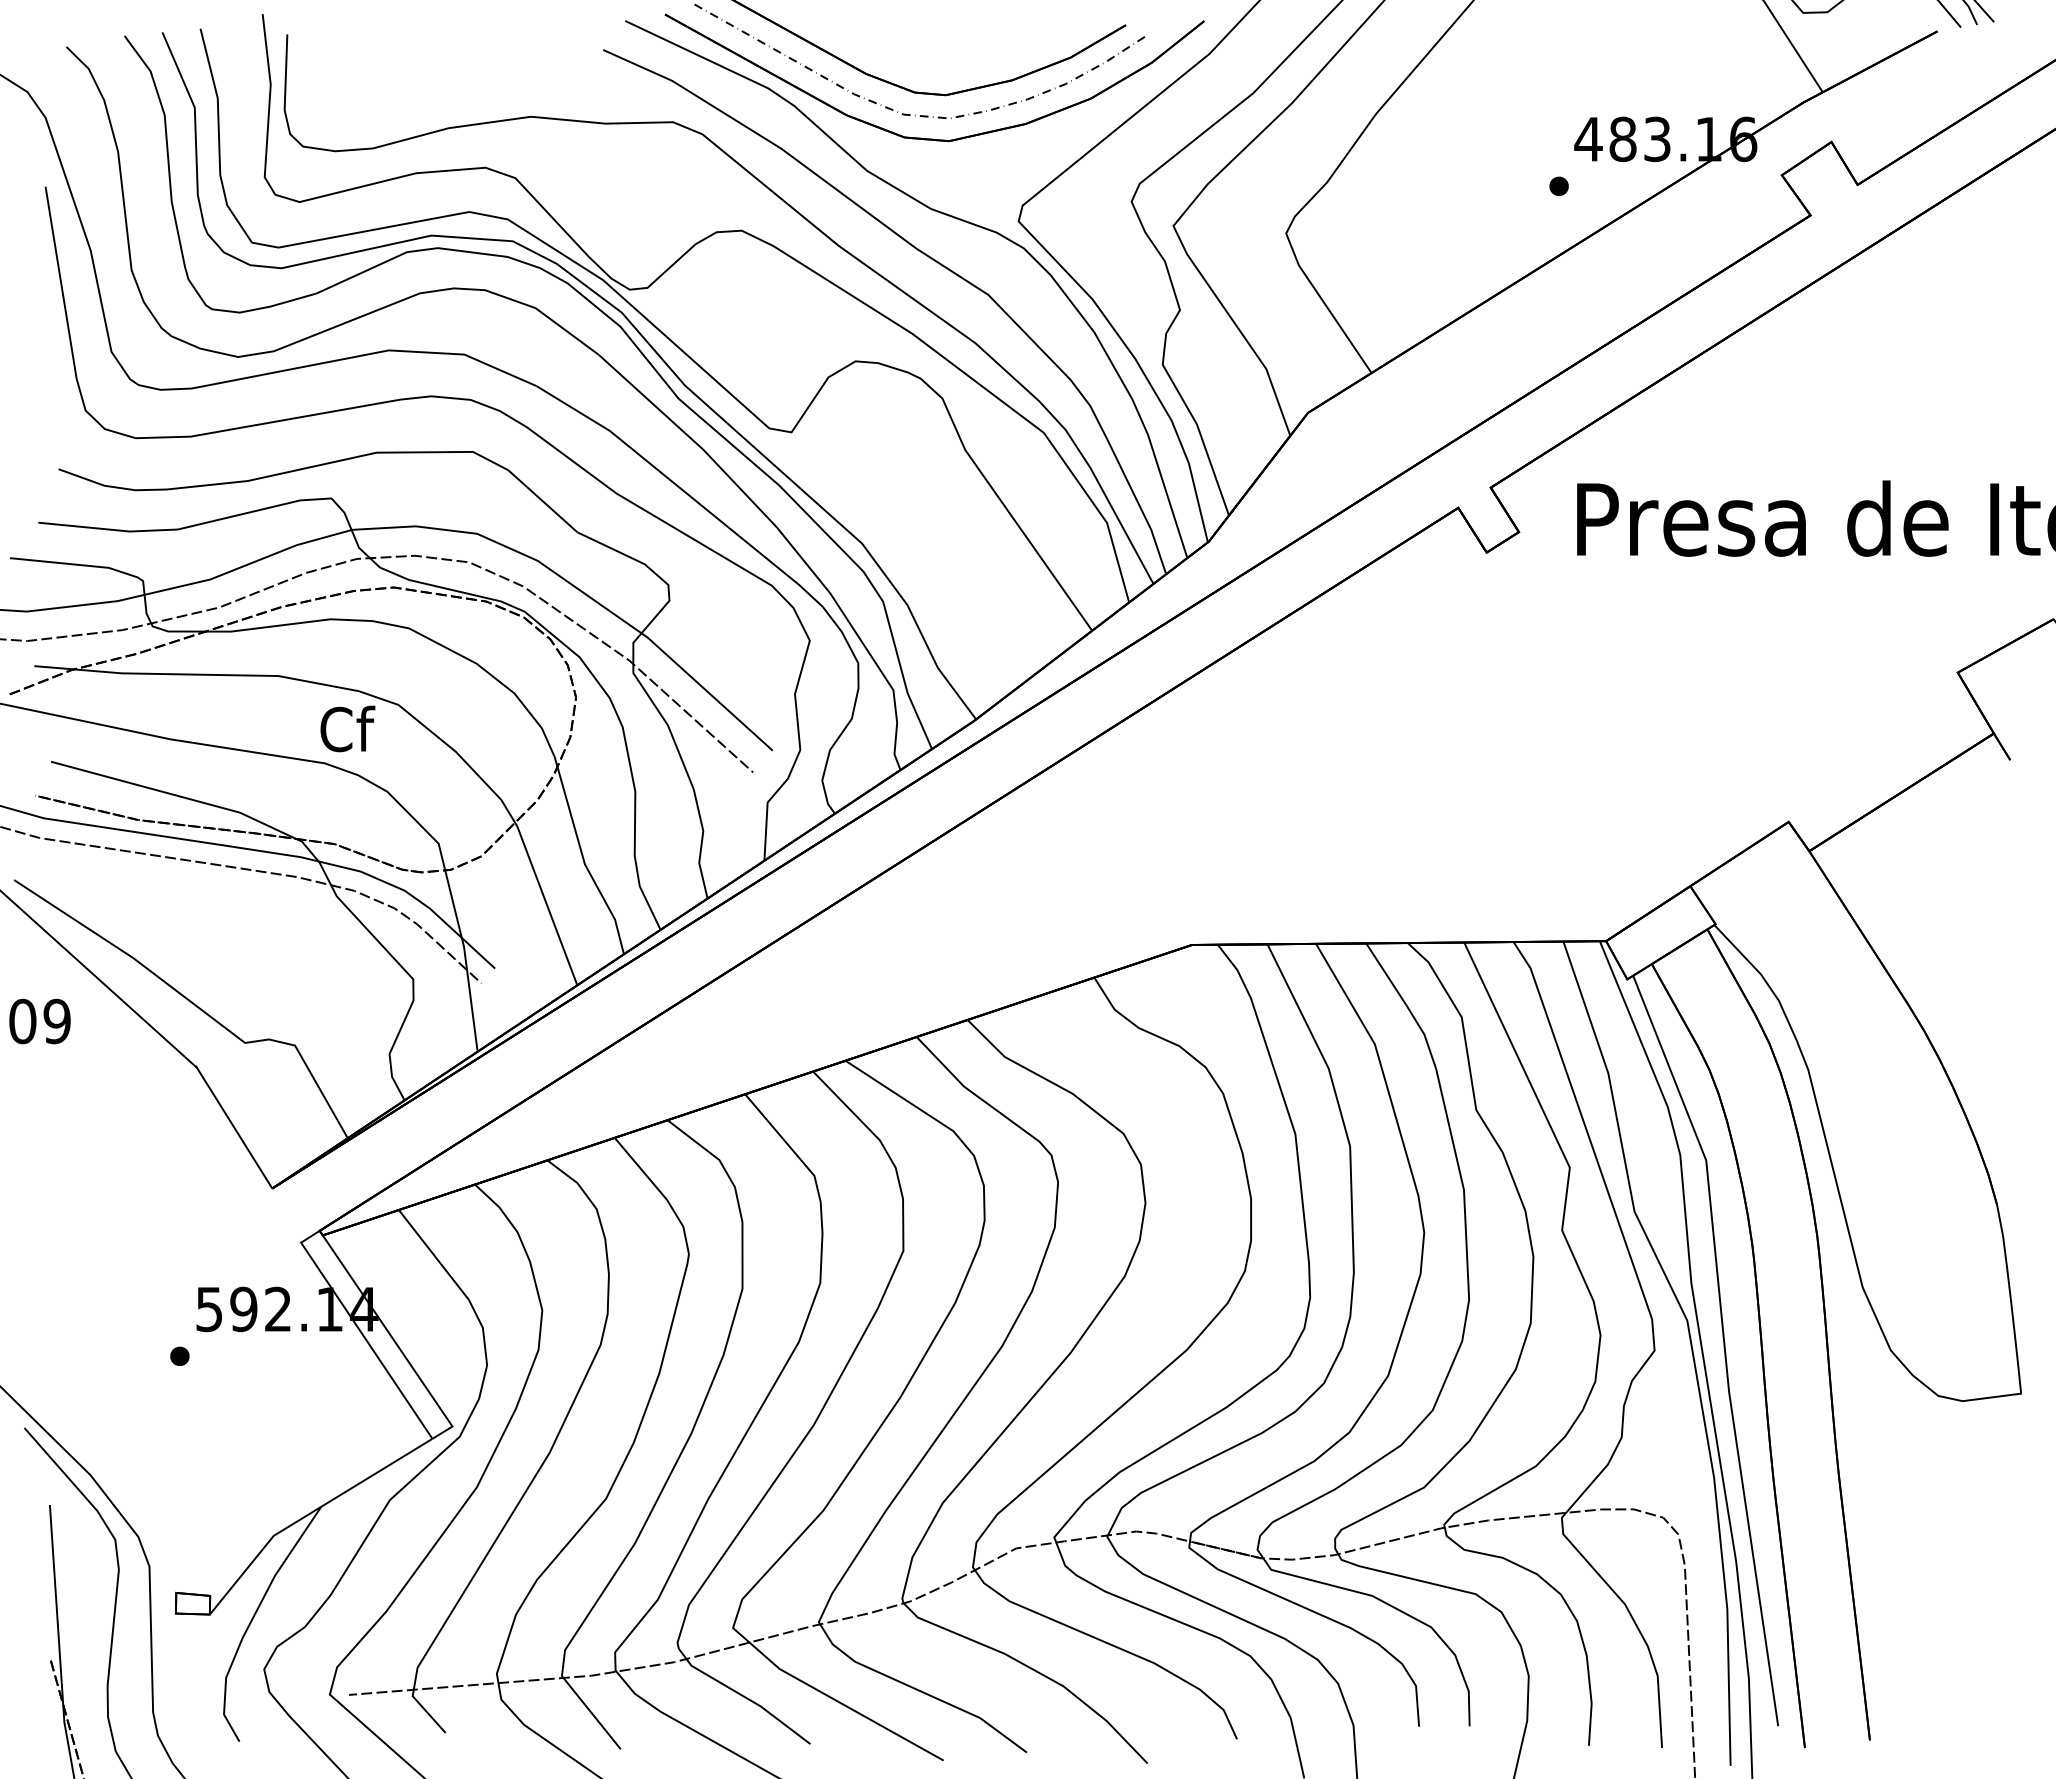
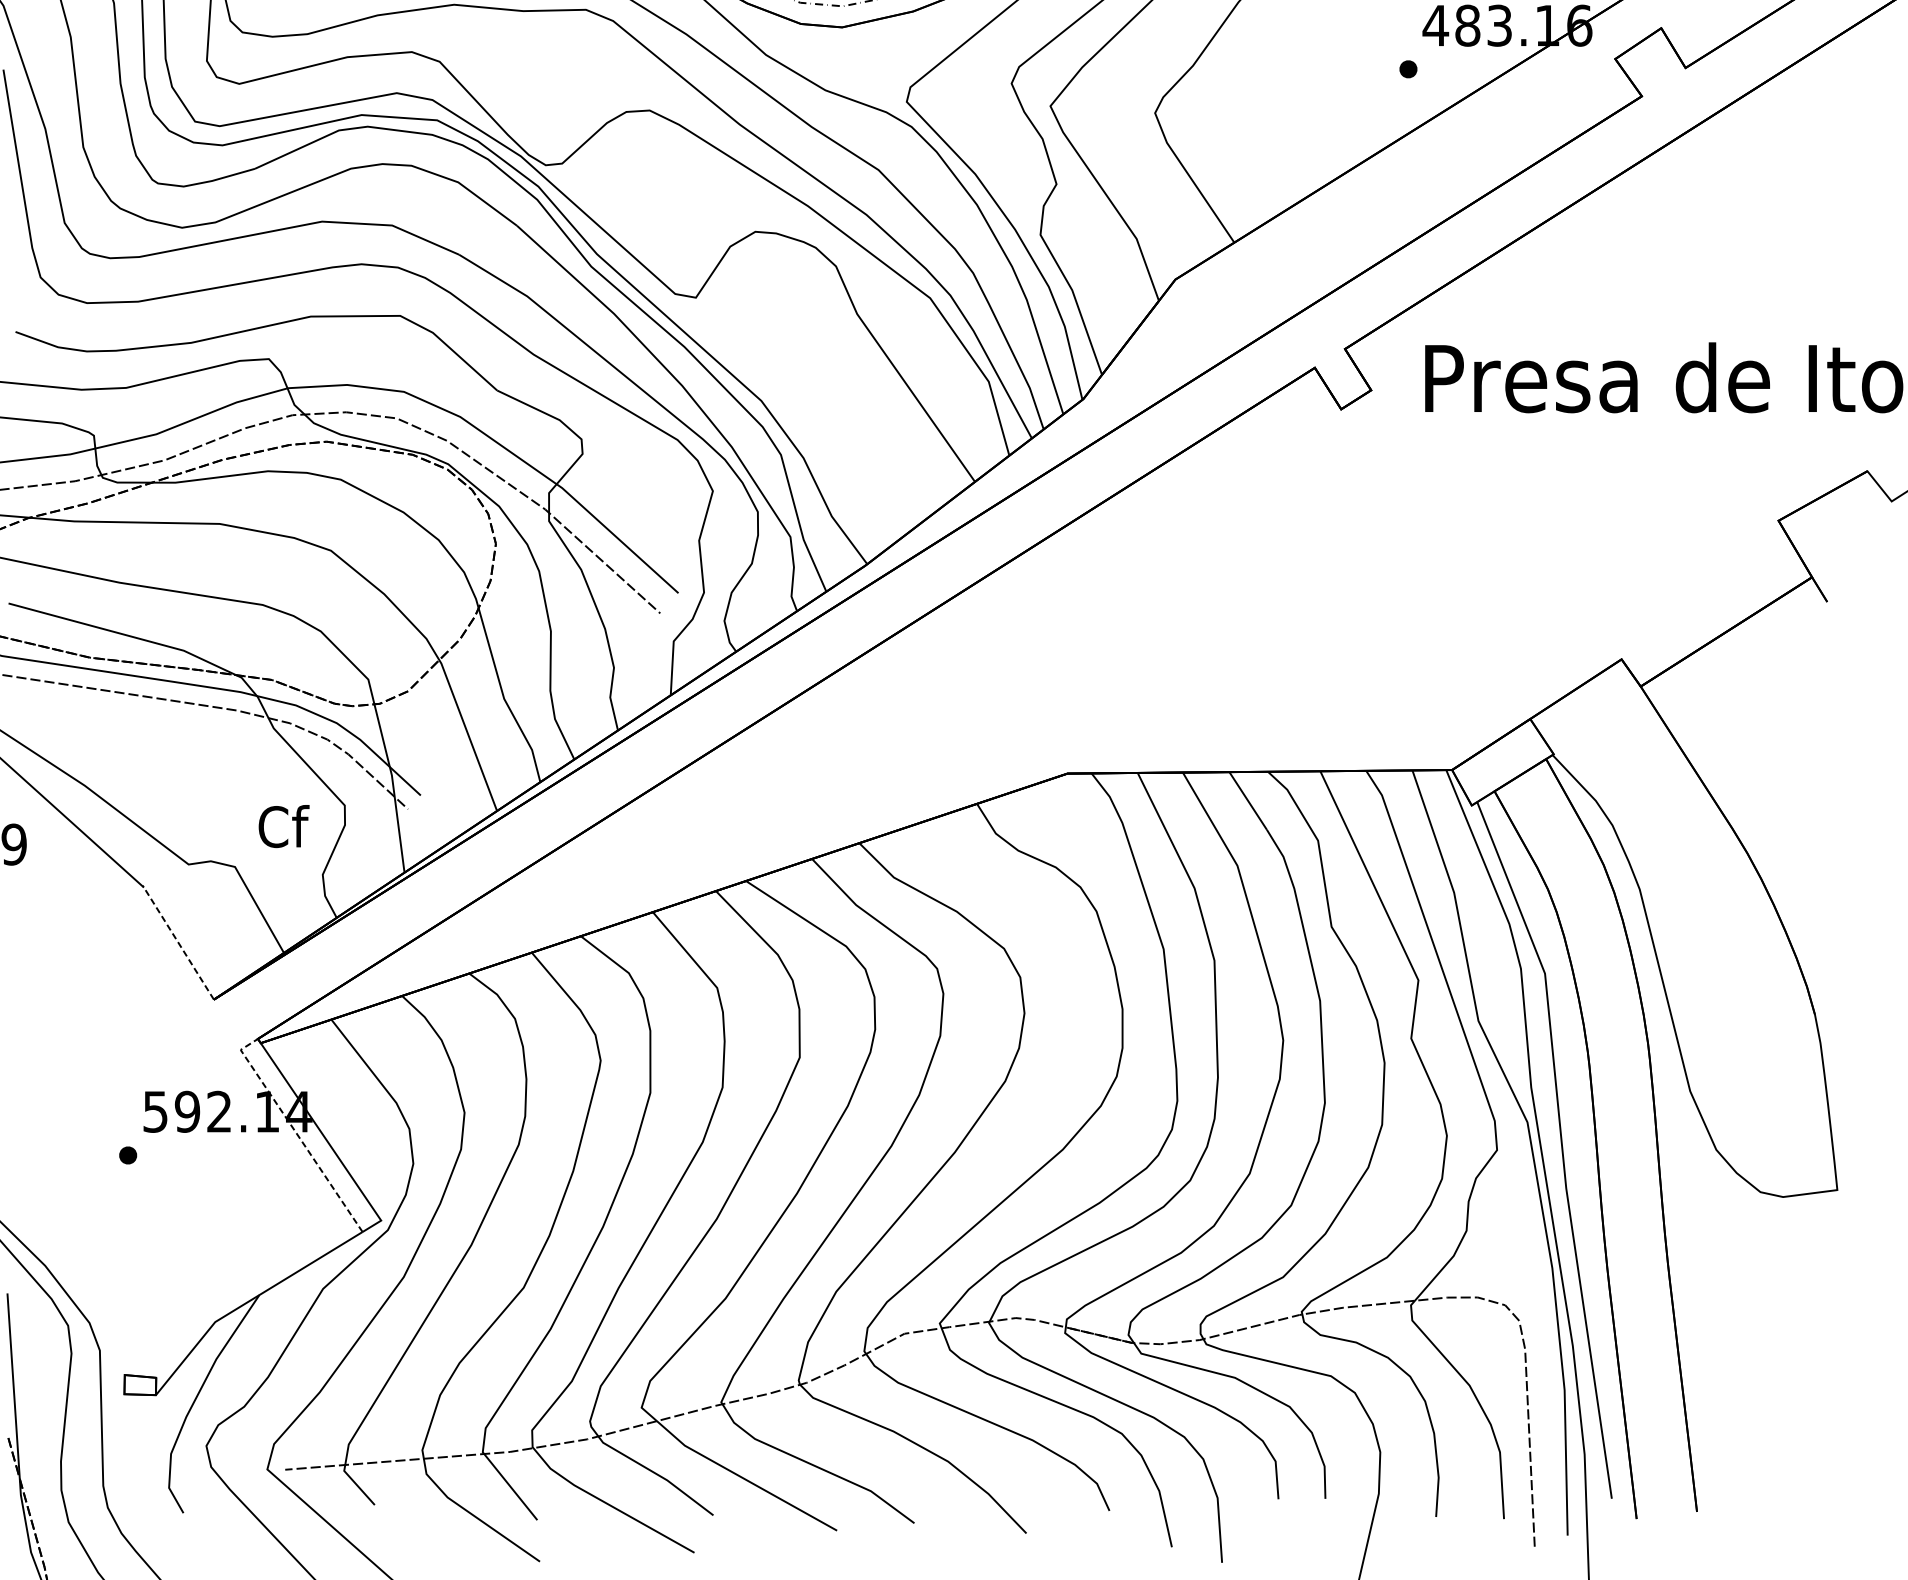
text: (347, 728) -> (283, 826), moved
line: (233, 1126) -> (177, 942), solid -> dashed
line: (359, 1330) -> (294, 1131), solid -> dashed

